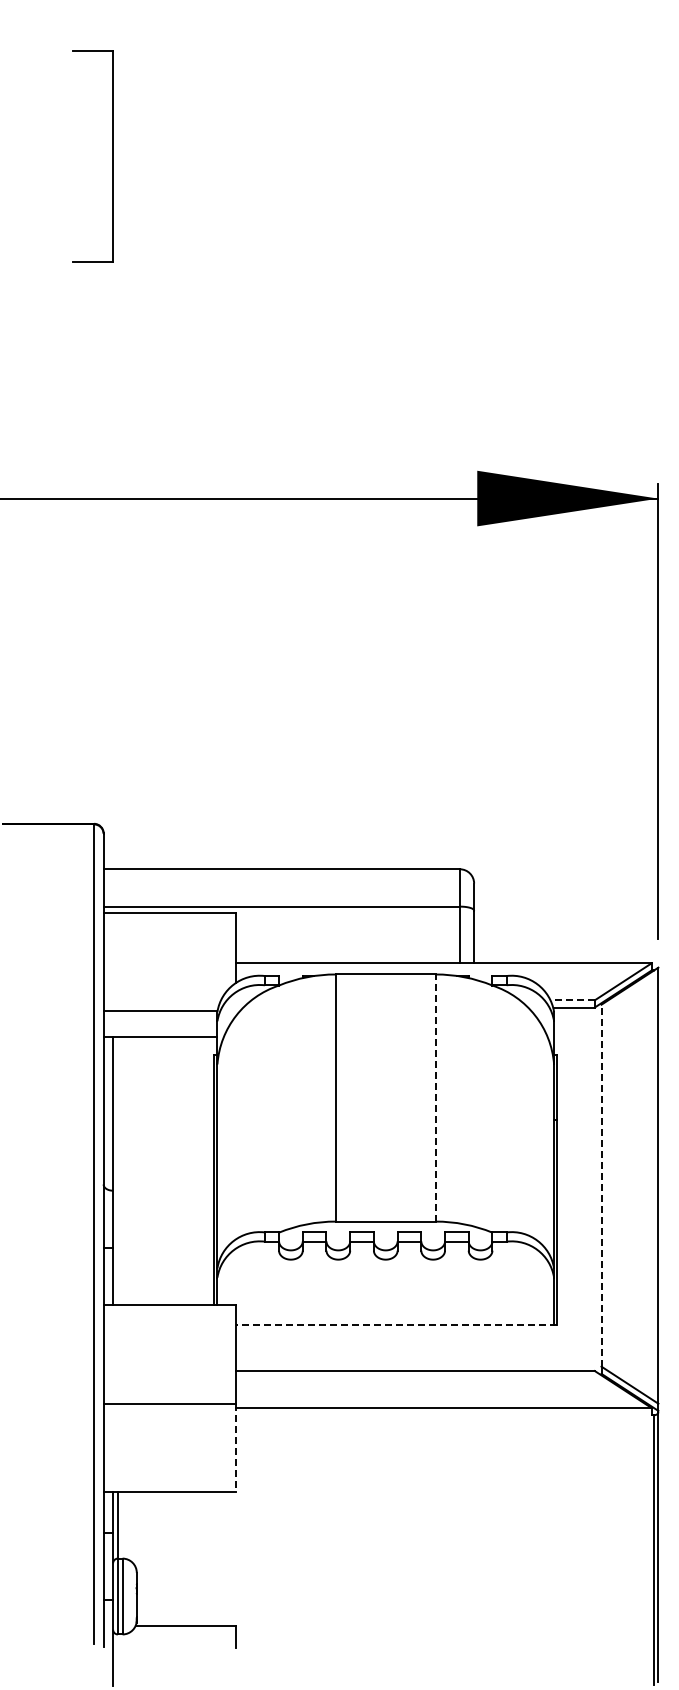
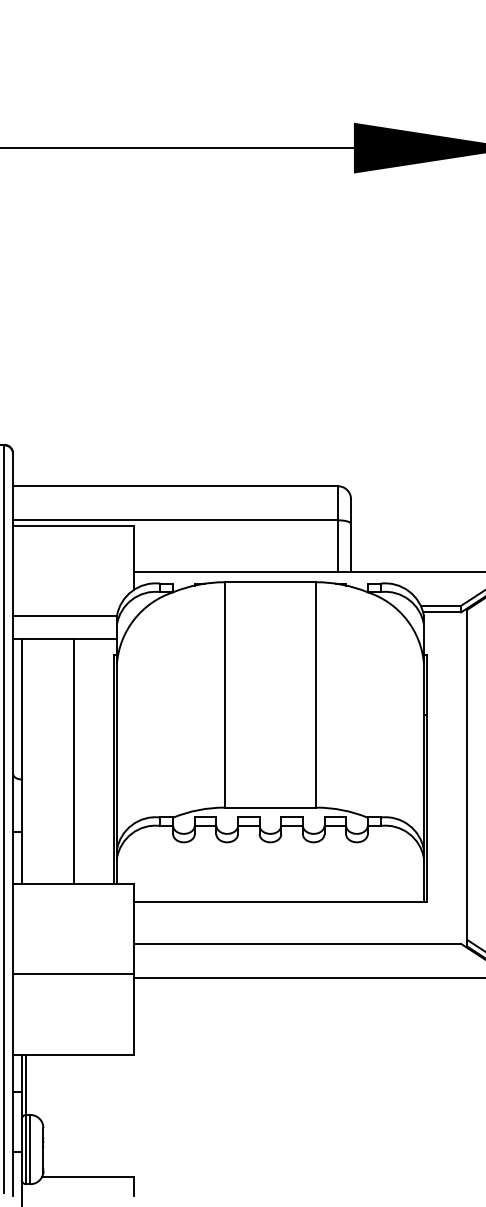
line: (573, 1000) -> (441, 605), dashed -> solid
line: (435, 1098) -> (315, 695), dashed -> solid
line: (170, 1170) -> (74, 761), added
line: (601, 1185) -> (467, 774), dashed -> solid
line: (396, 1324) -> (280, 901), dashed -> solid
line: (236, 1448) -> (134, 1014), dashed -> solid

